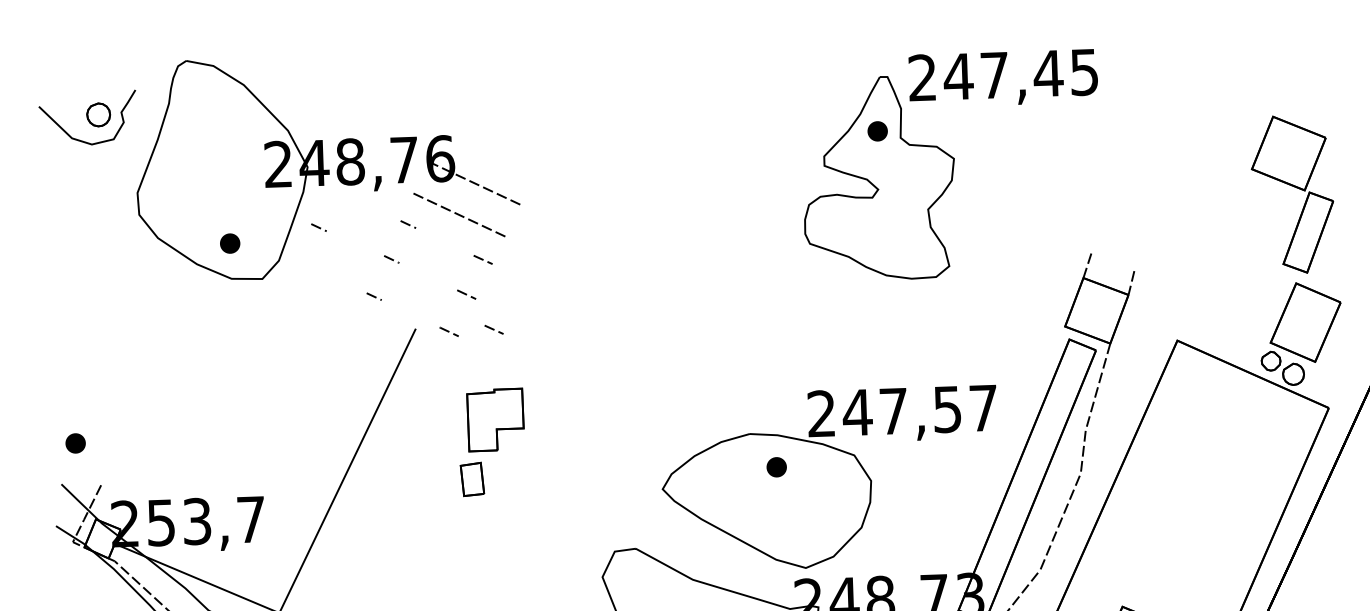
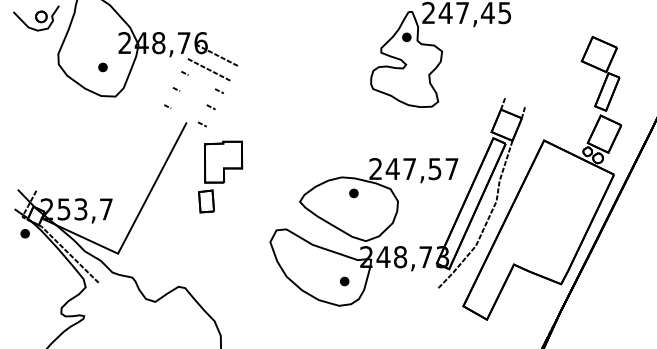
line: (318, 227) -> (142, 73), removed
part: (229, 243) -> (102, 67), moved
line: (494, 328) -> (223, 123), removed
part: (491, 441) -> (220, 176), size x1.43
part: (74, 442) -> (24, 233), moved

